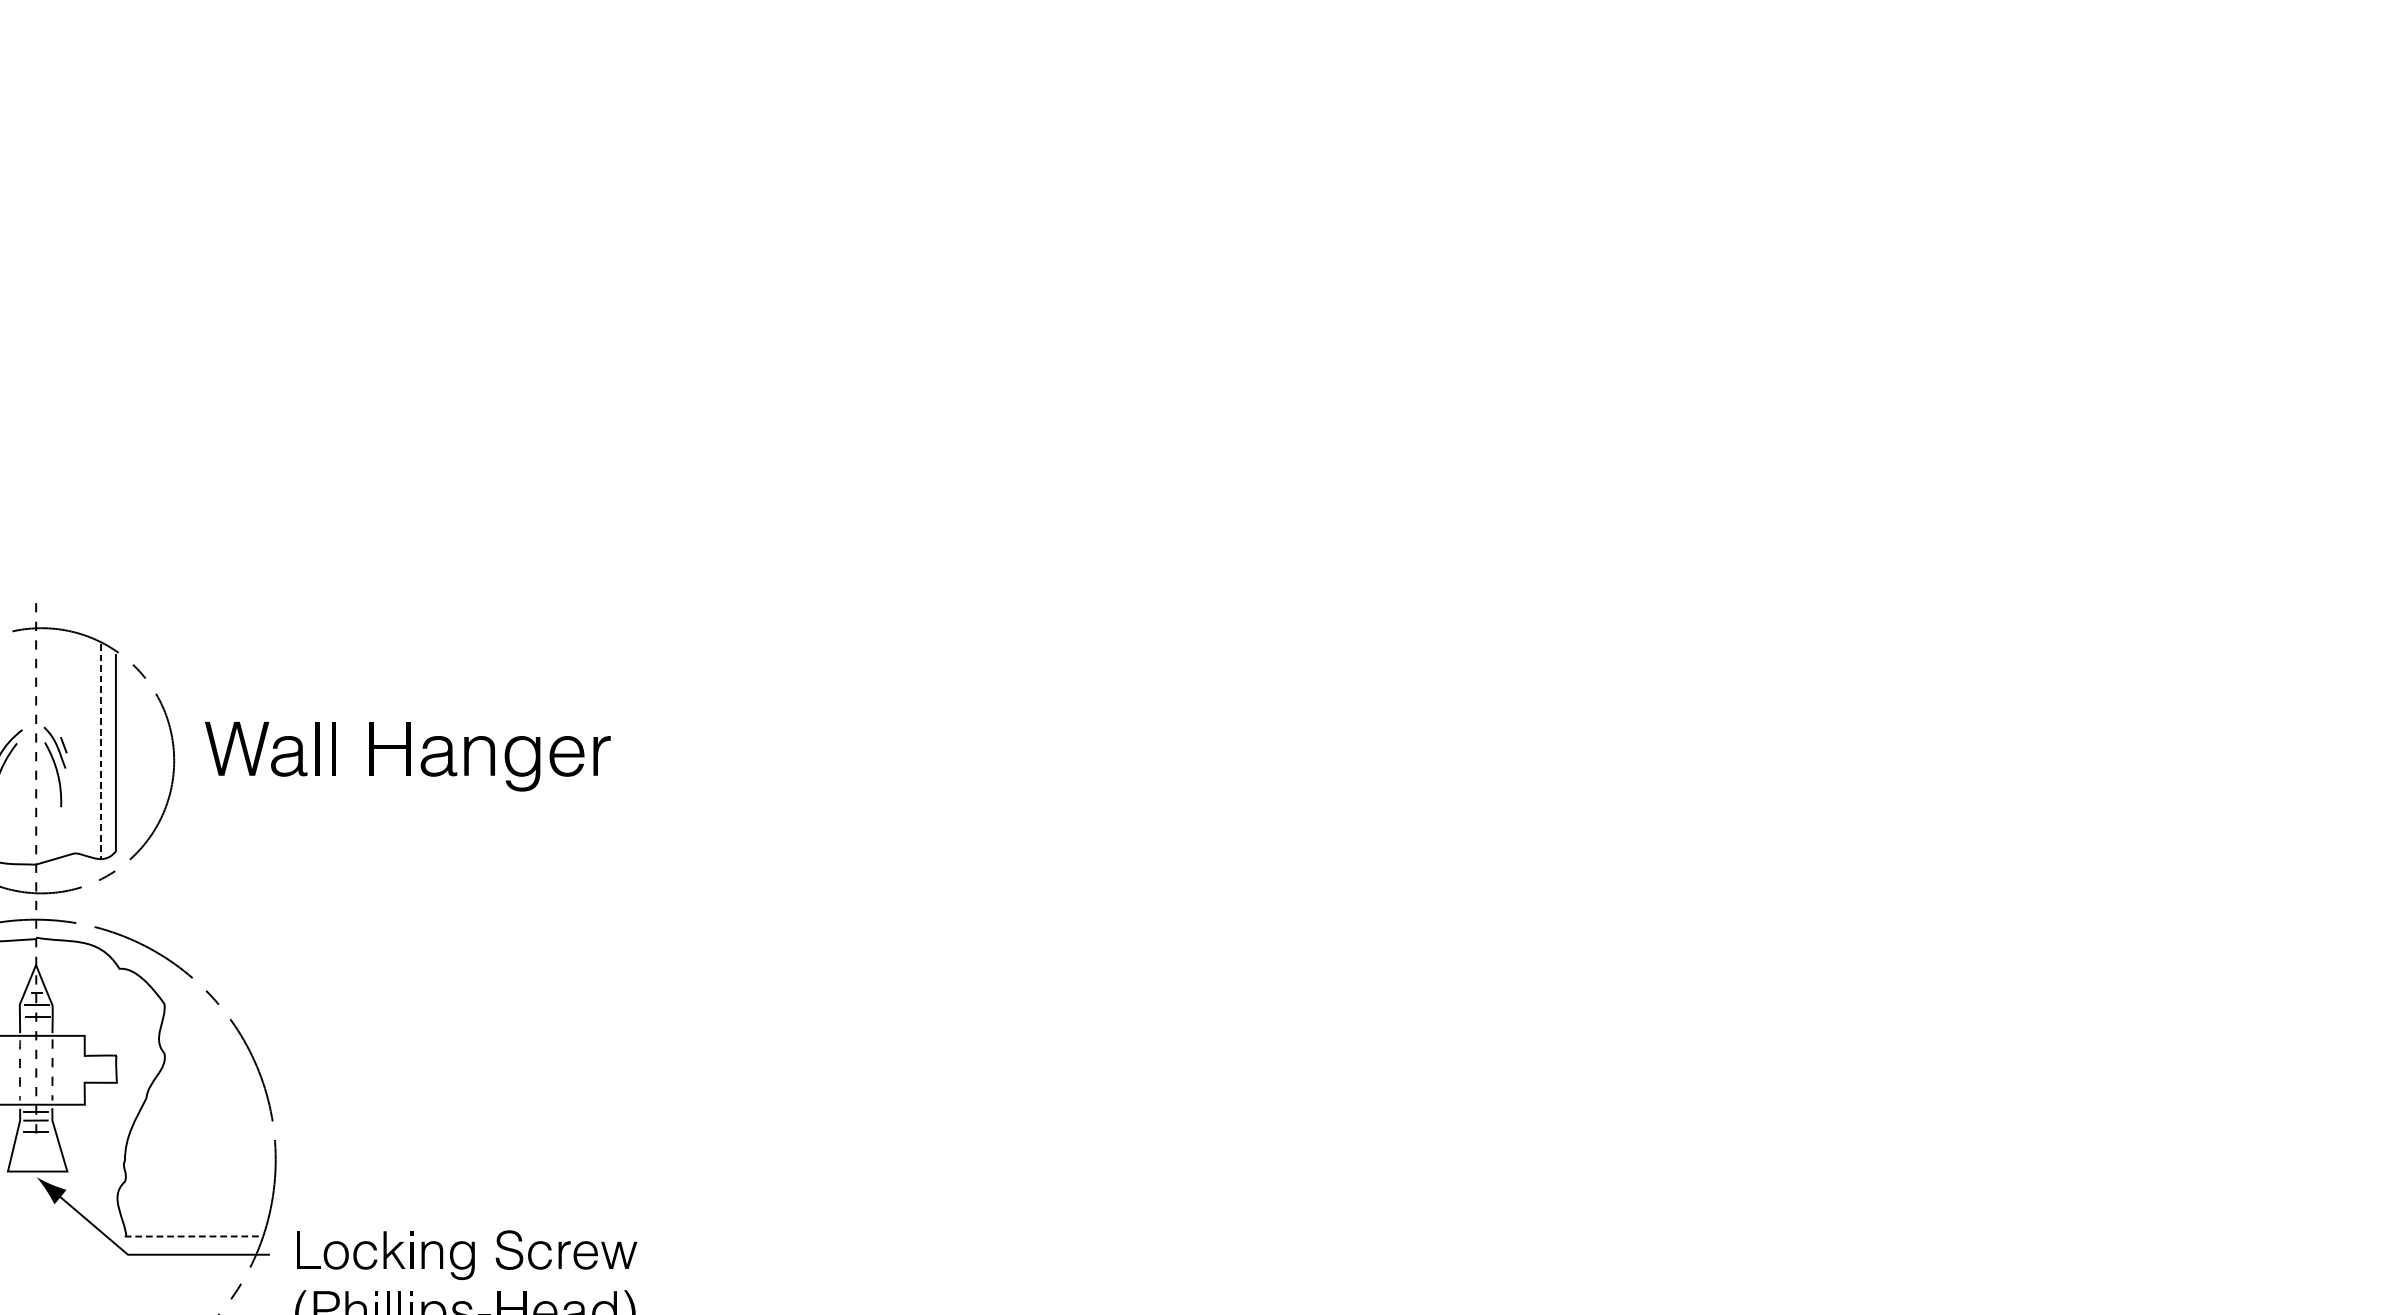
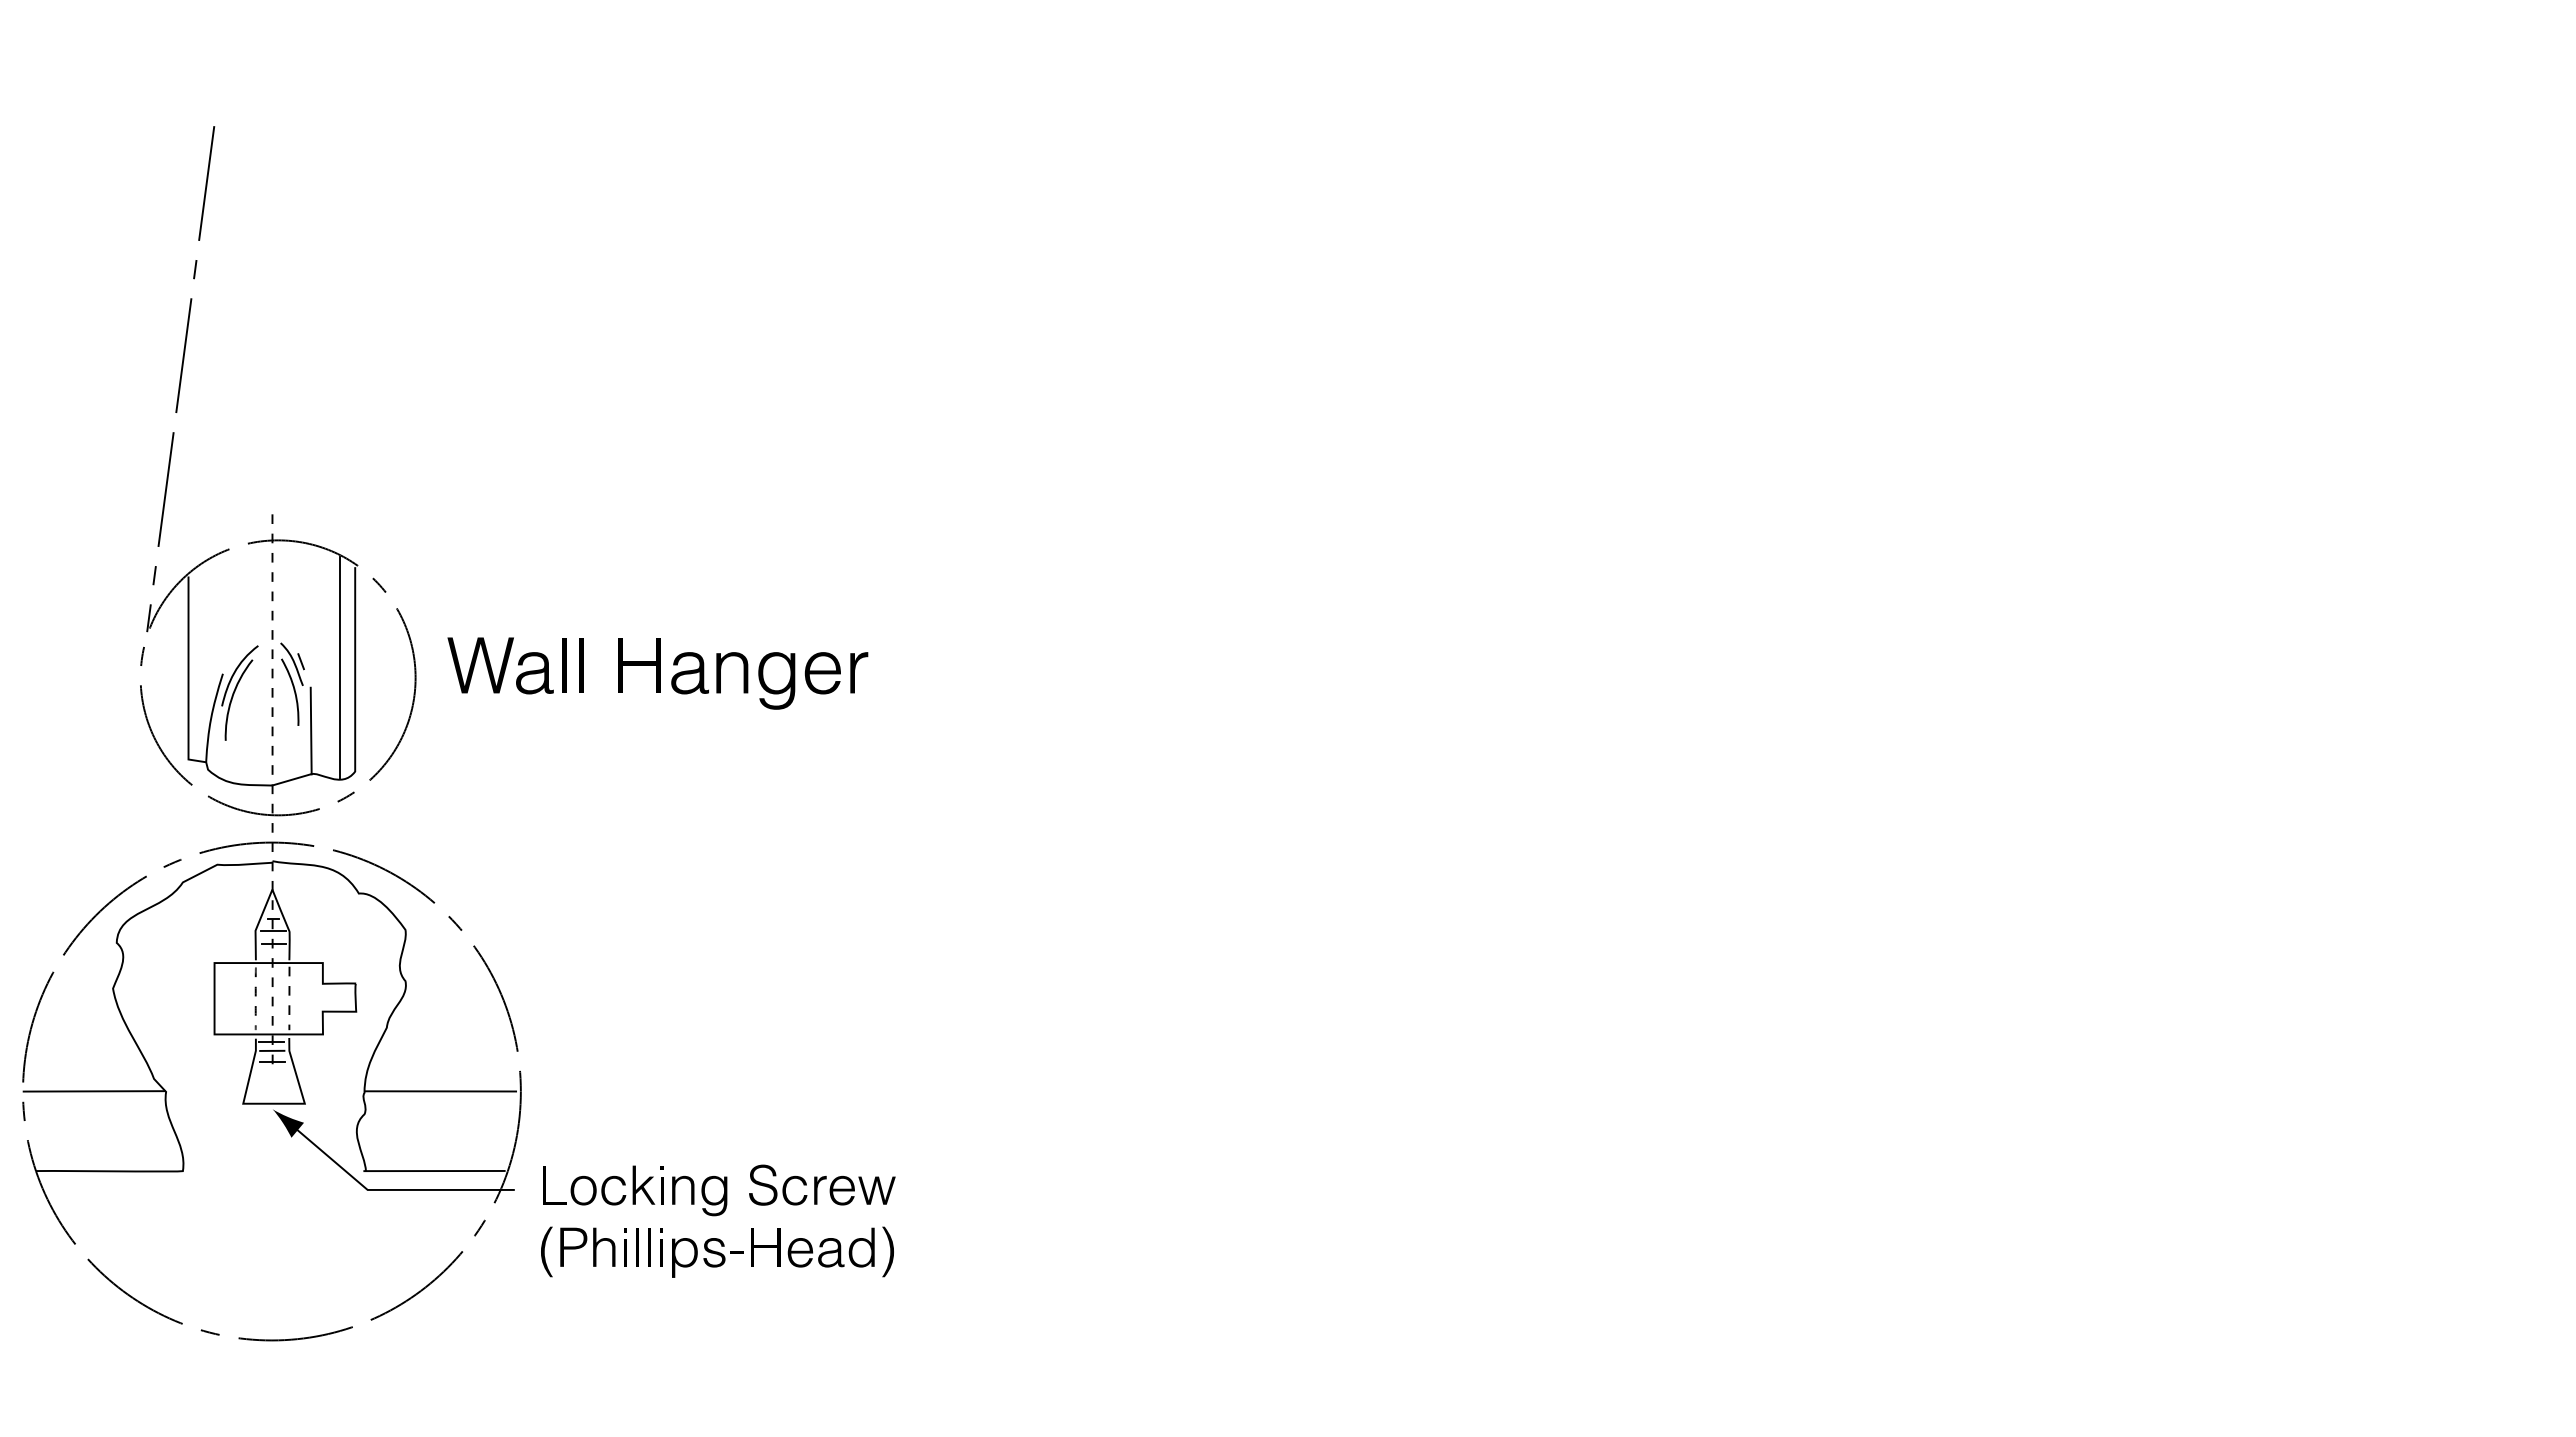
line: (101, 751) -> (340, 668), dashed -> solid
line: (72, 811) -> (310, 730), added
line: (198, 1159) -> (440, 1091), added
line: (193, 1236) -> (435, 1171), dashed -> solid

